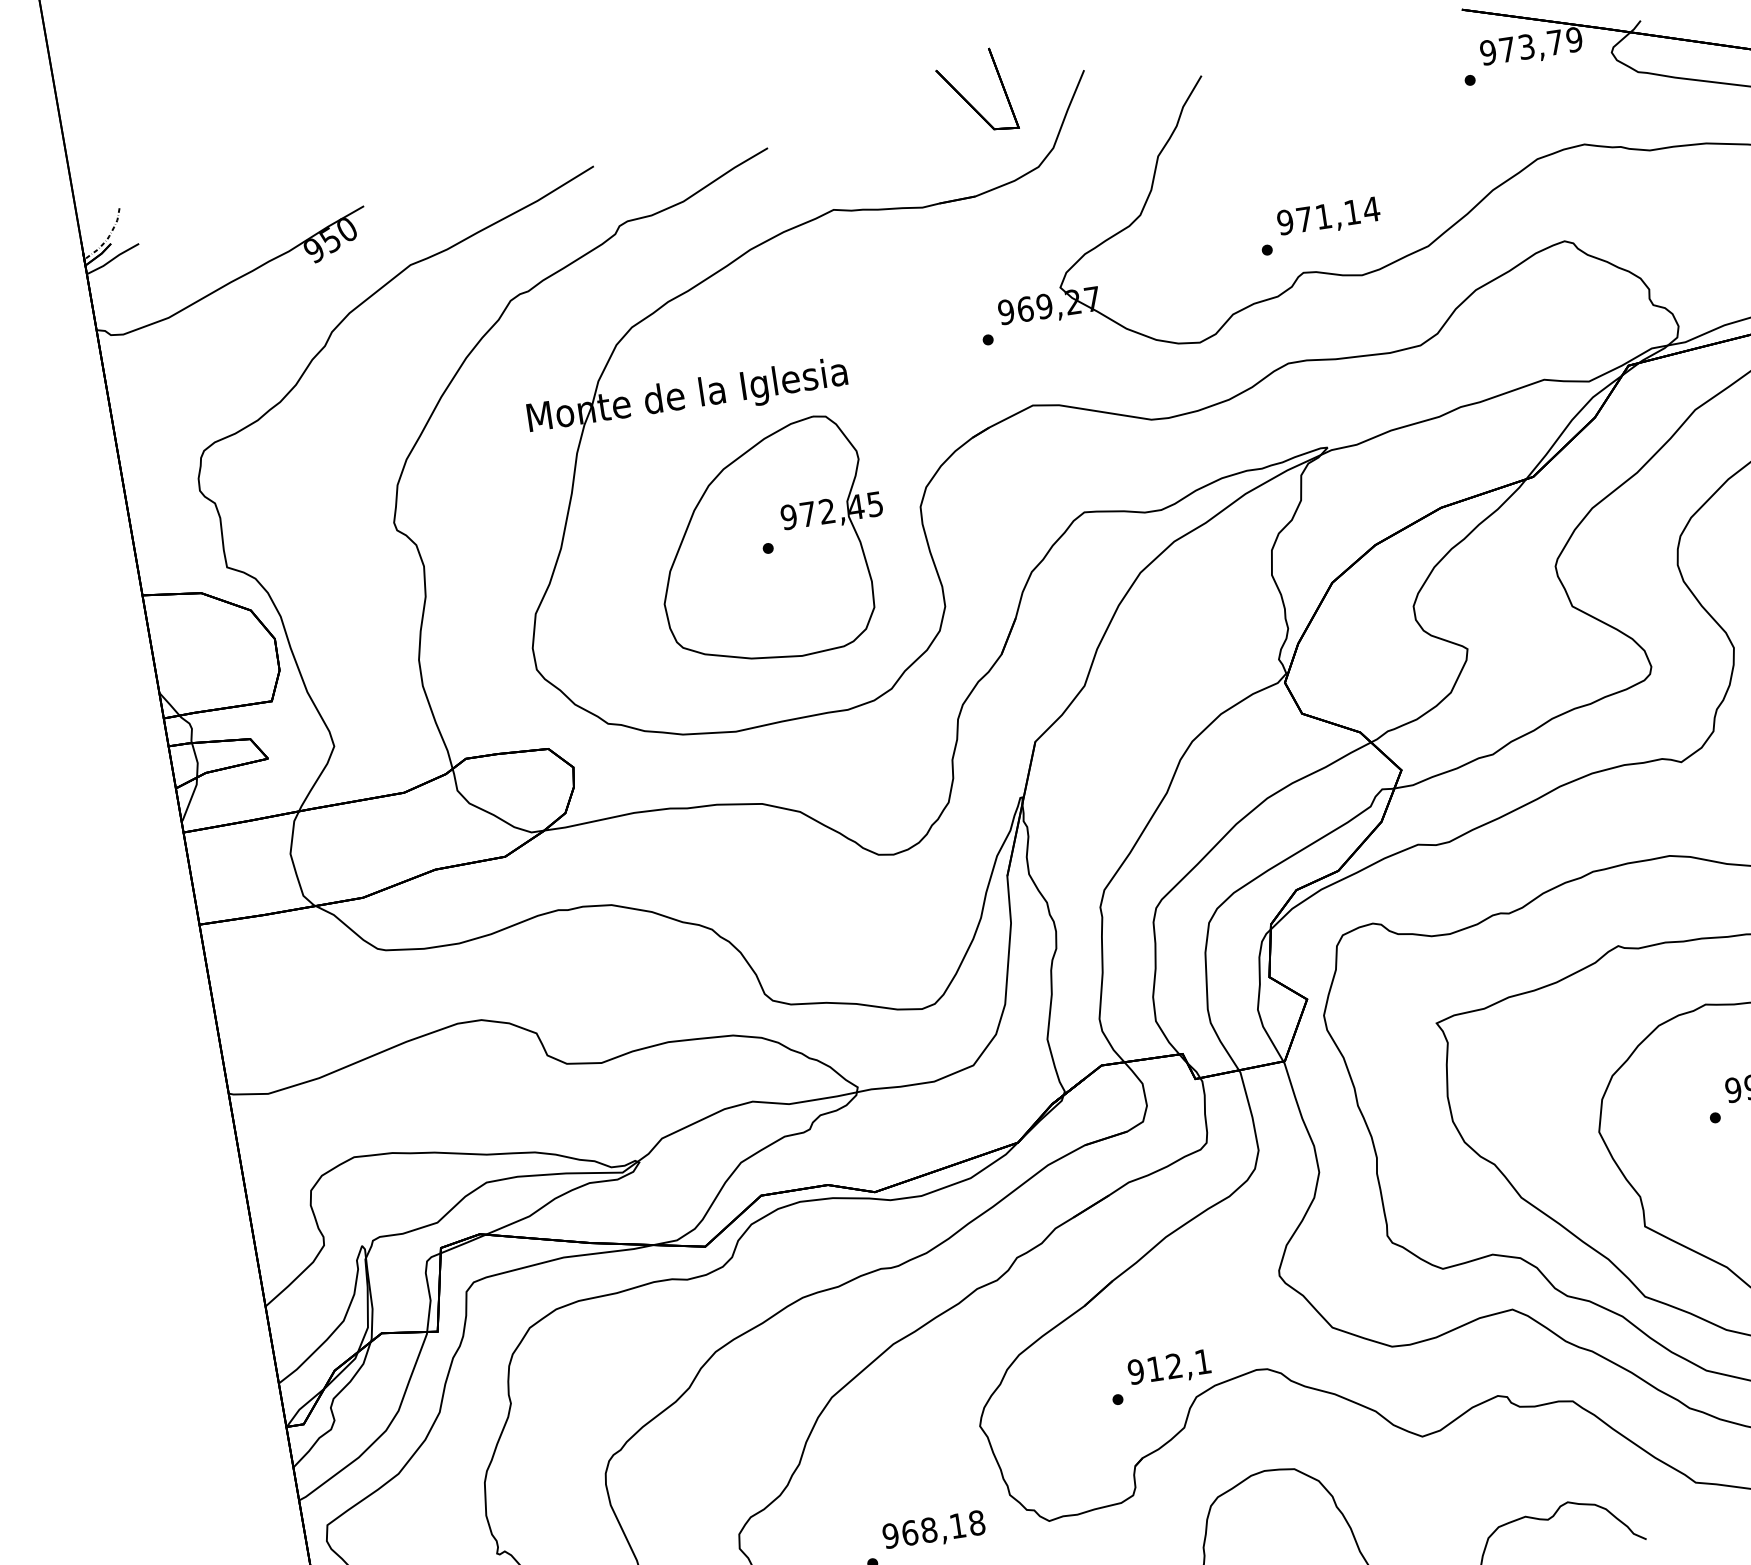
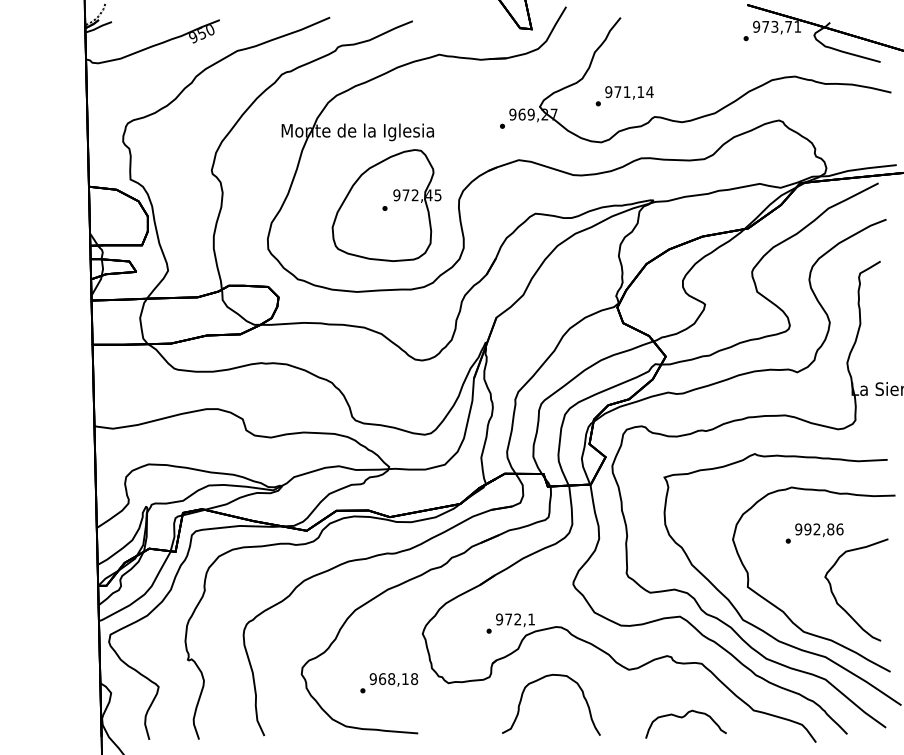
text: (1573, 39) -> (797, 26), 973,79 -> 973,71
text: (1319, 226) -> (624, 96), moved
text: (1154, 1369) -> (508, 619), 912,1 -> 972,1

